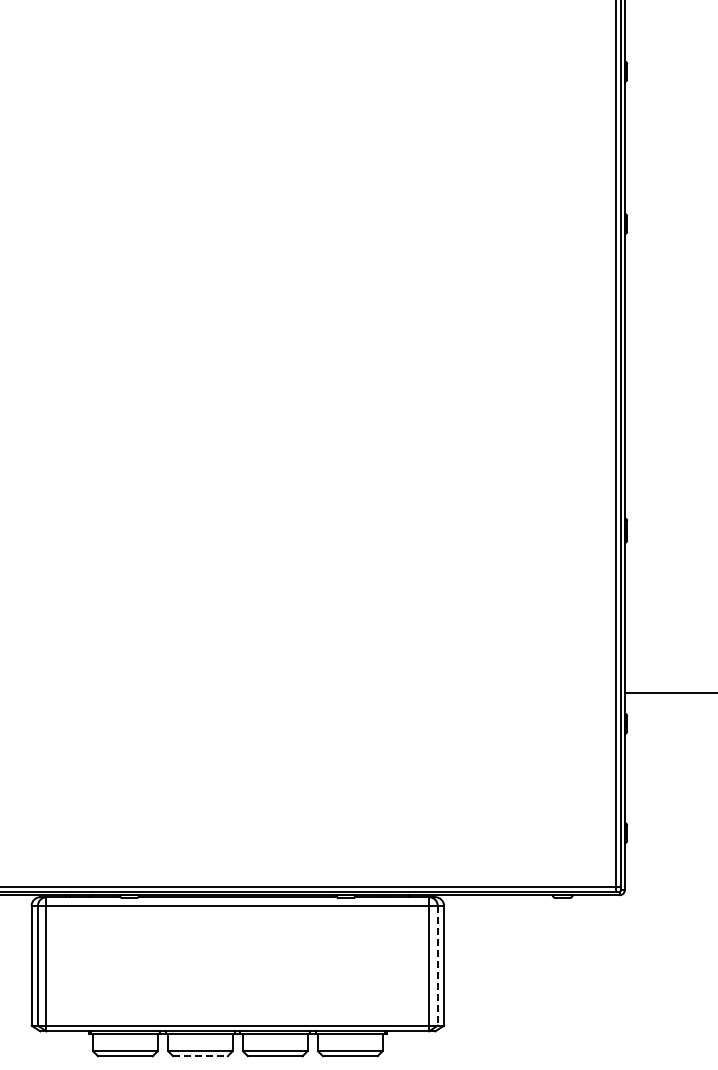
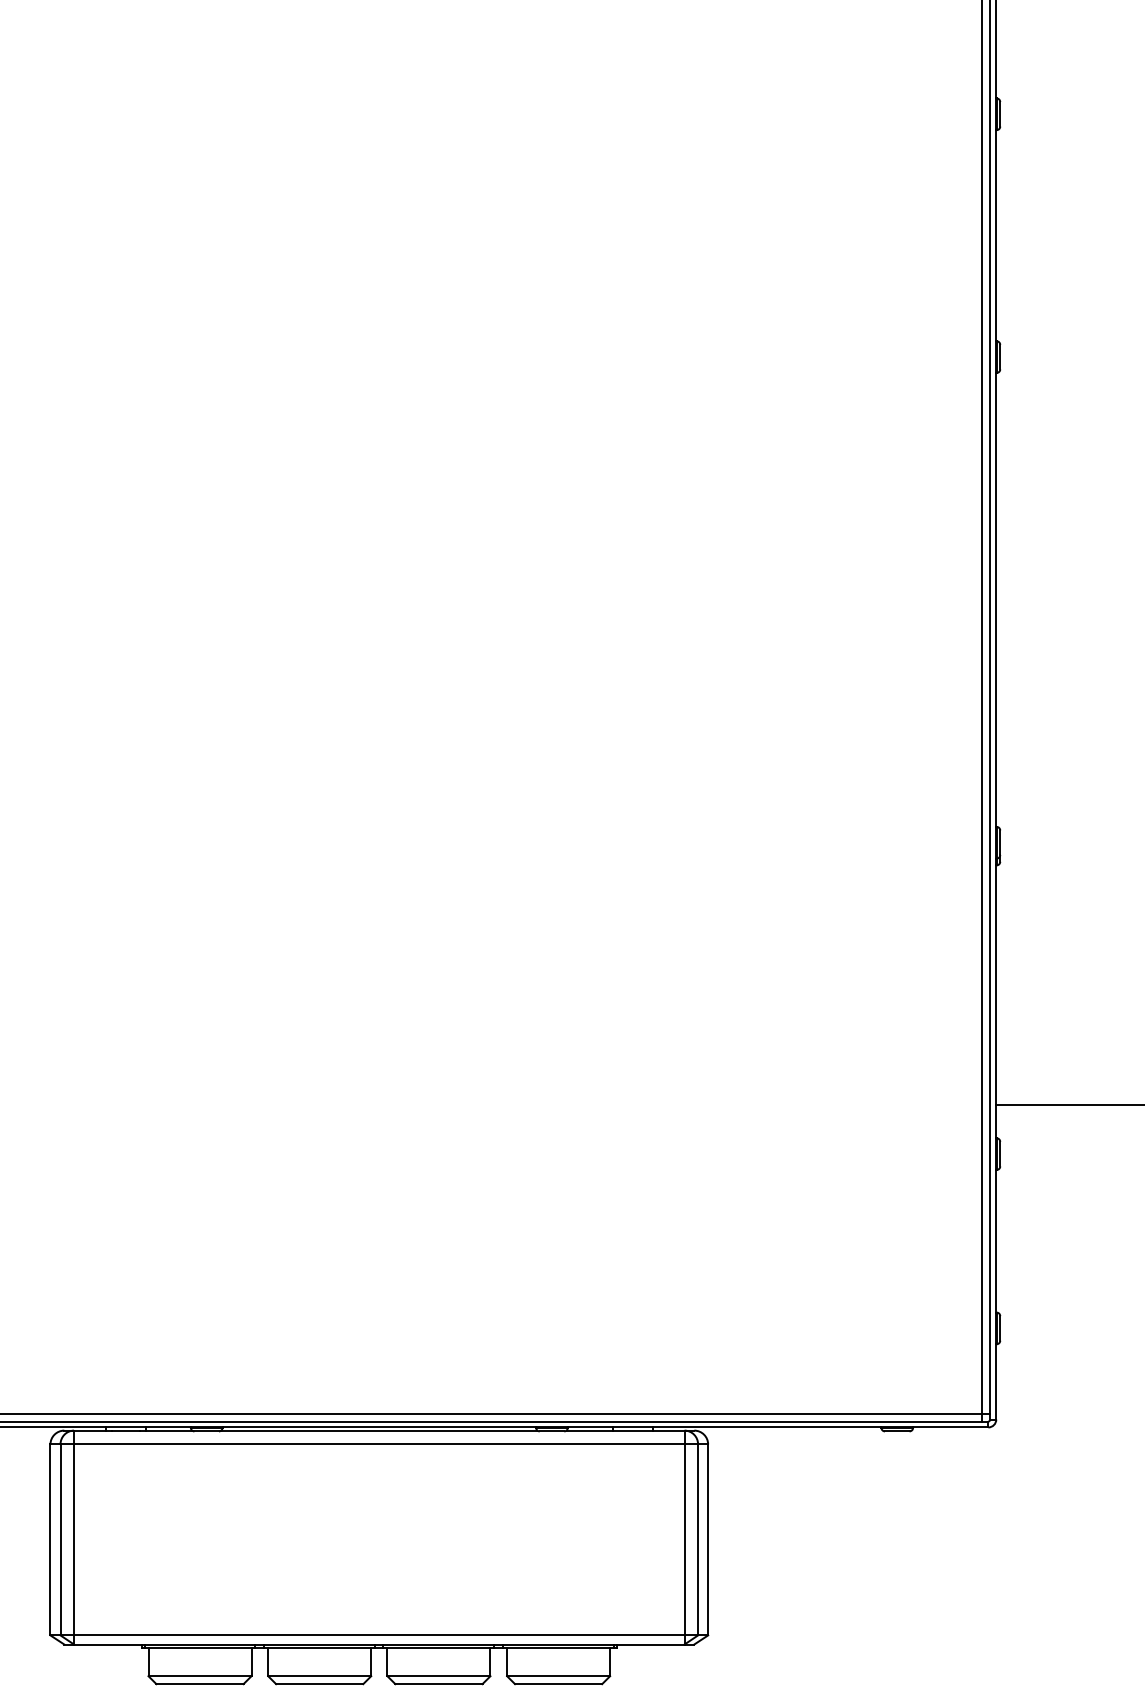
line: (437, 965) -> (697, 1539), dashed -> solid
line: (200, 1056) -> (319, 1684), dashed -> solid

